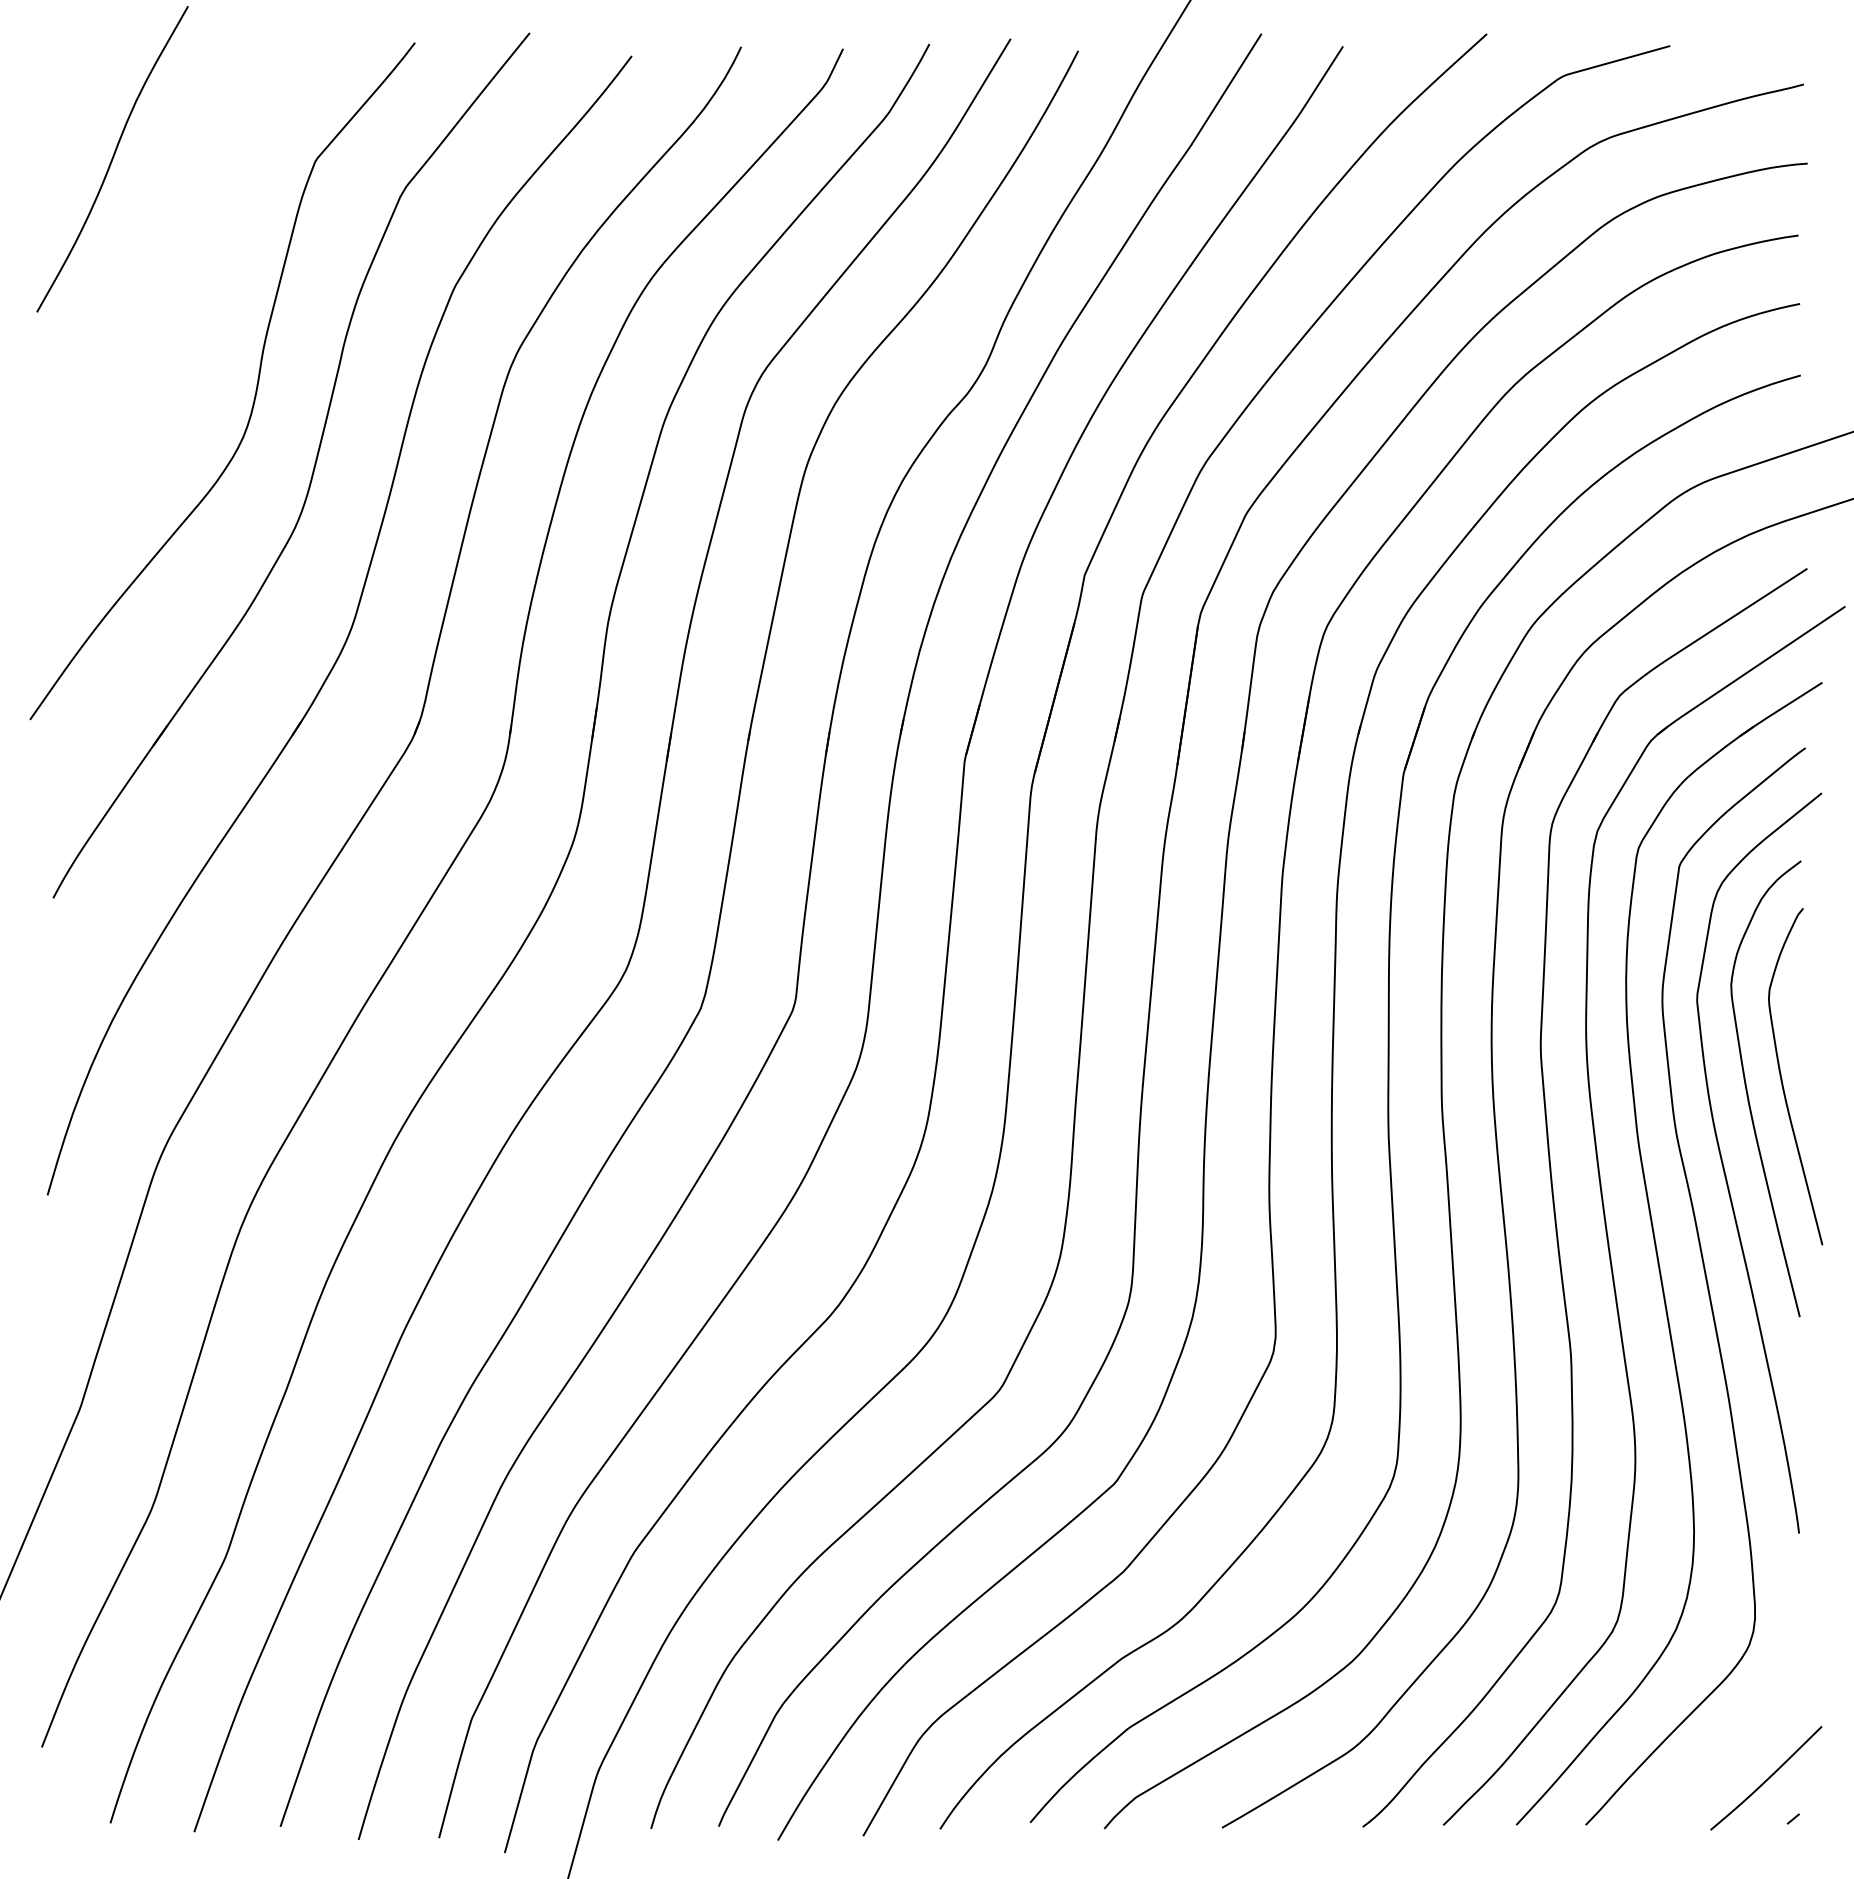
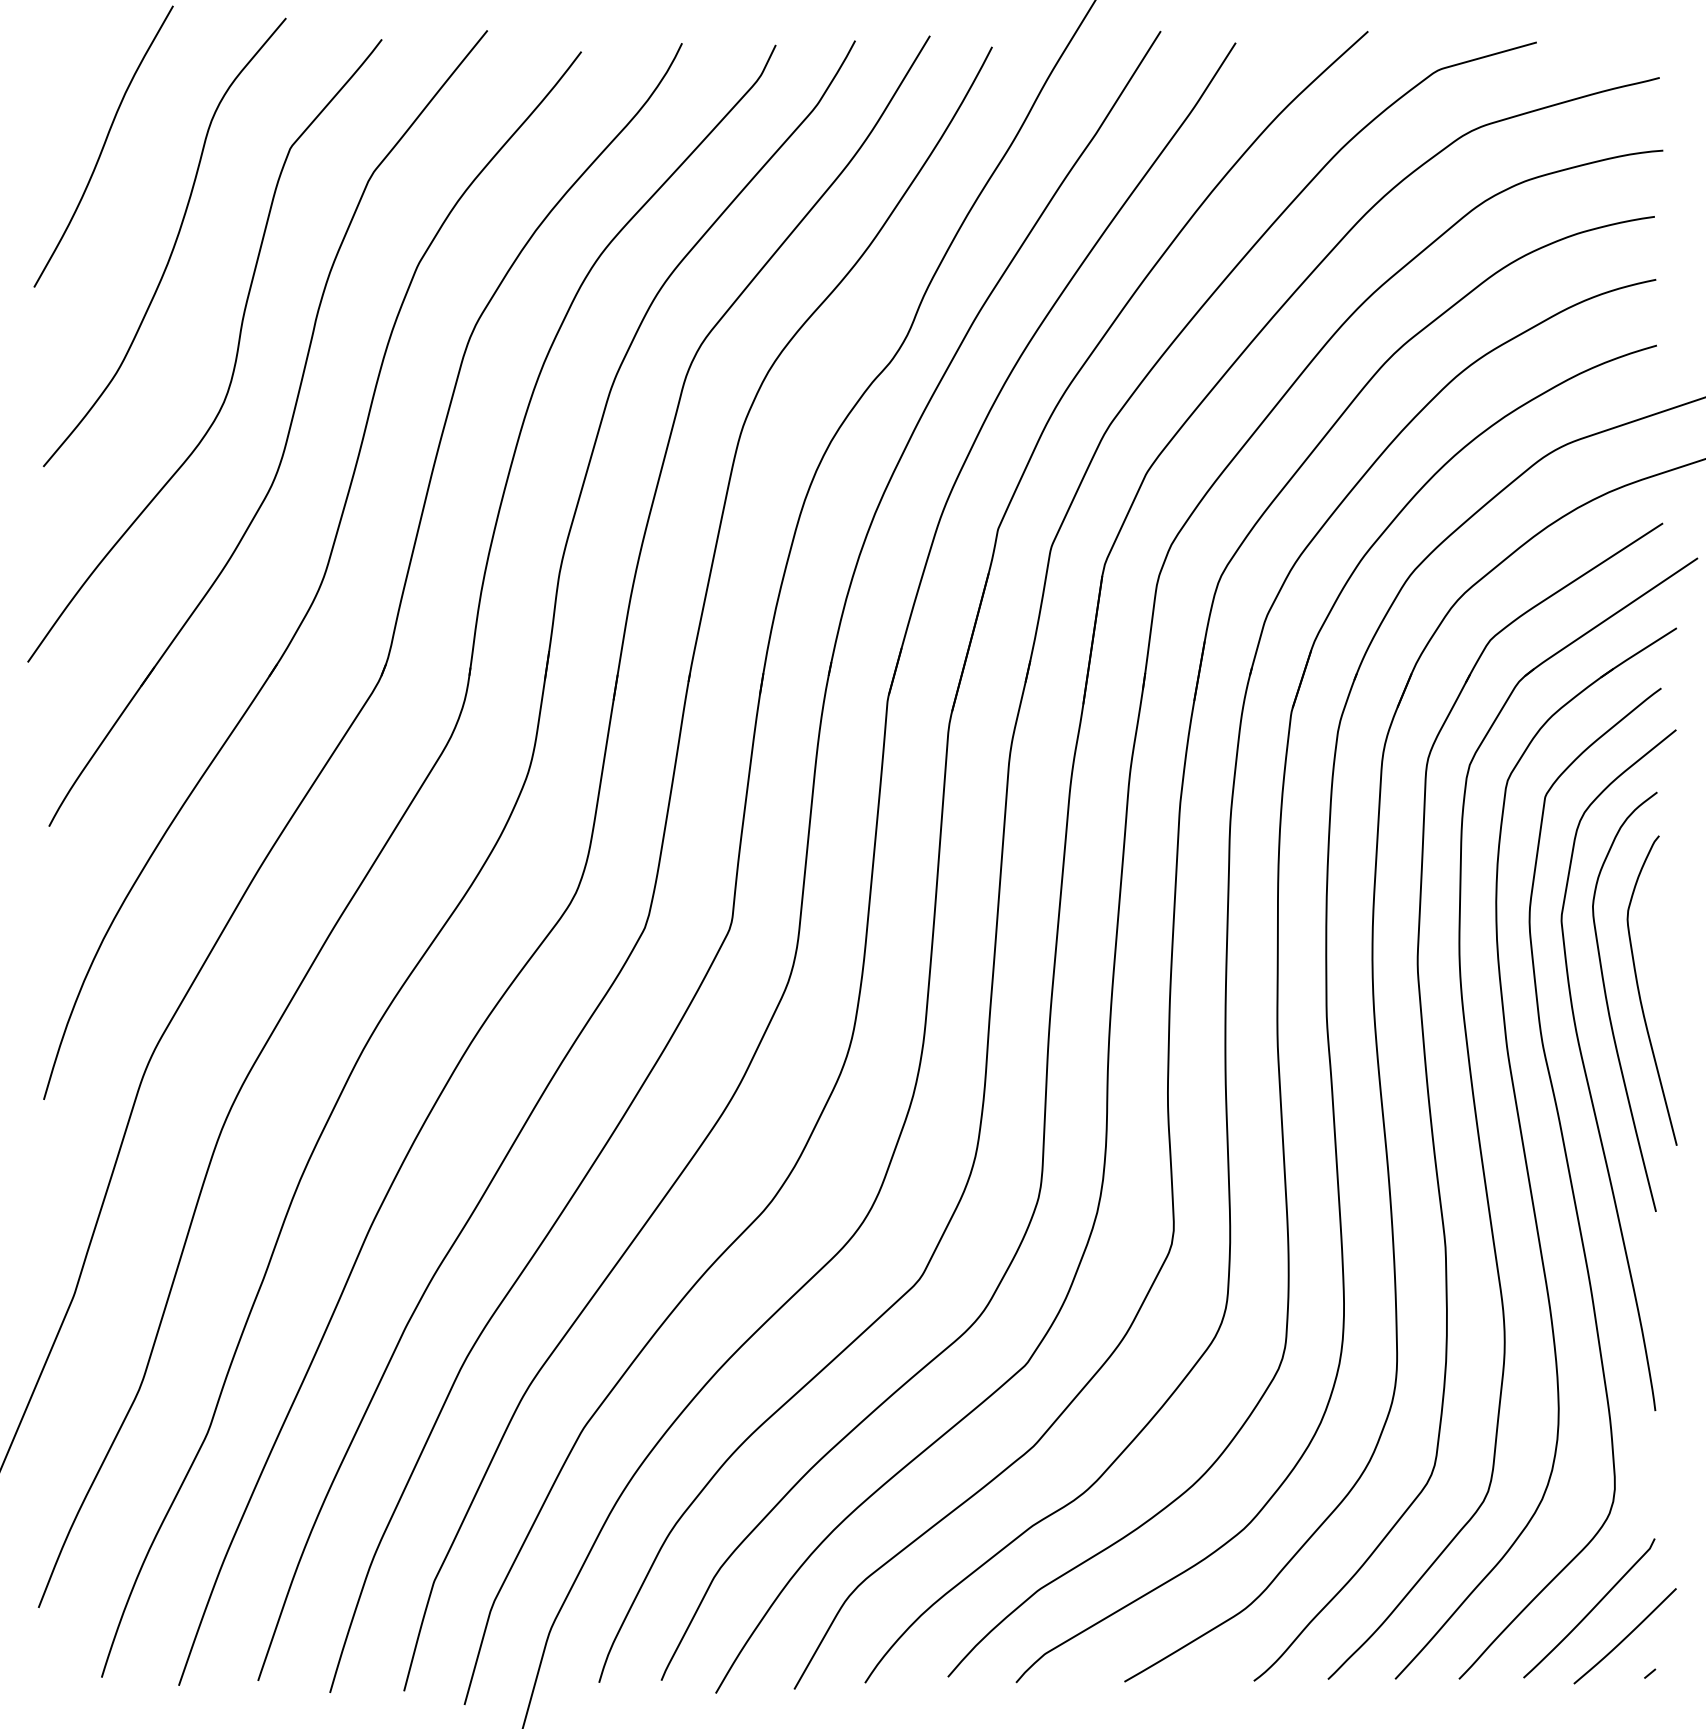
curve: (187, 268) -> (172, 247), added
curve: (1729, 1749) -> (1591, 1609), added

